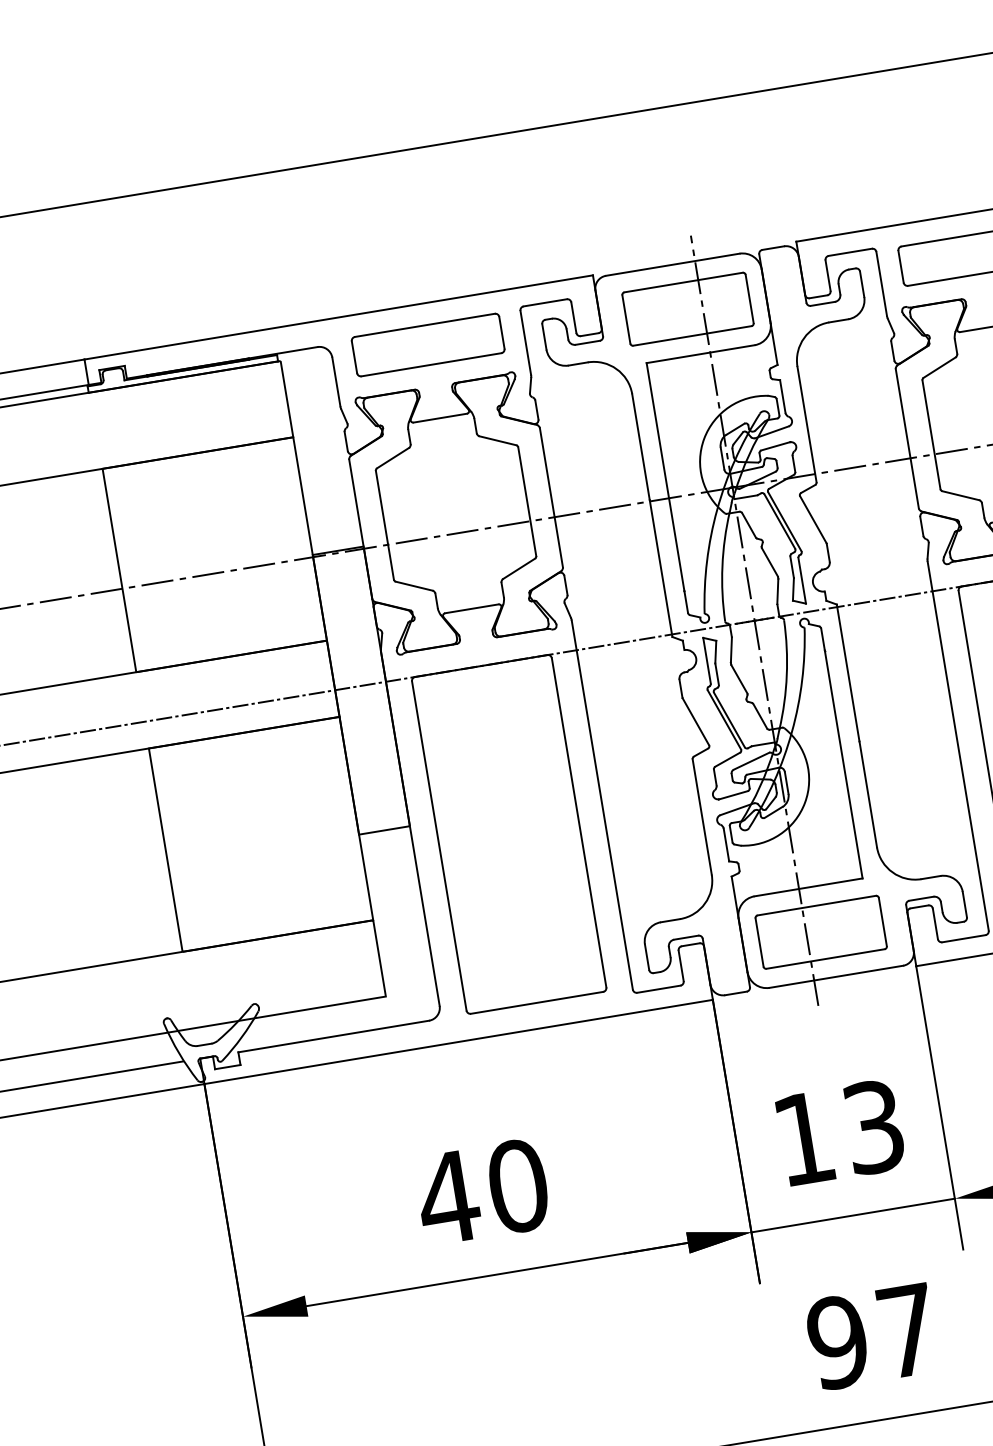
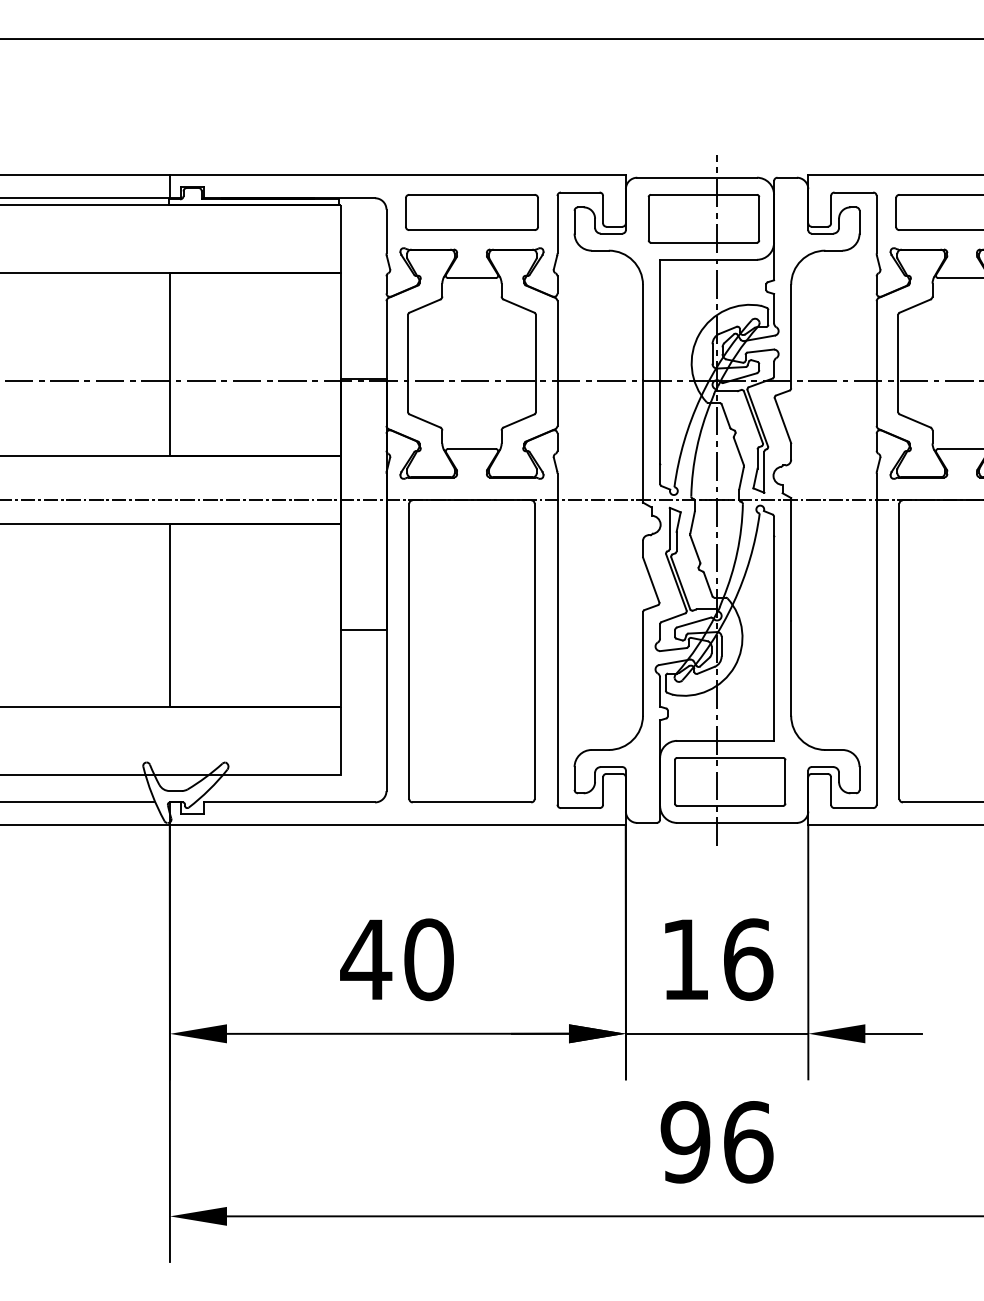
text: (874, 1126) -> (748, 959), 13 -> 16
text: (908, 1331) -> (748, 1142), 97 -> 96

